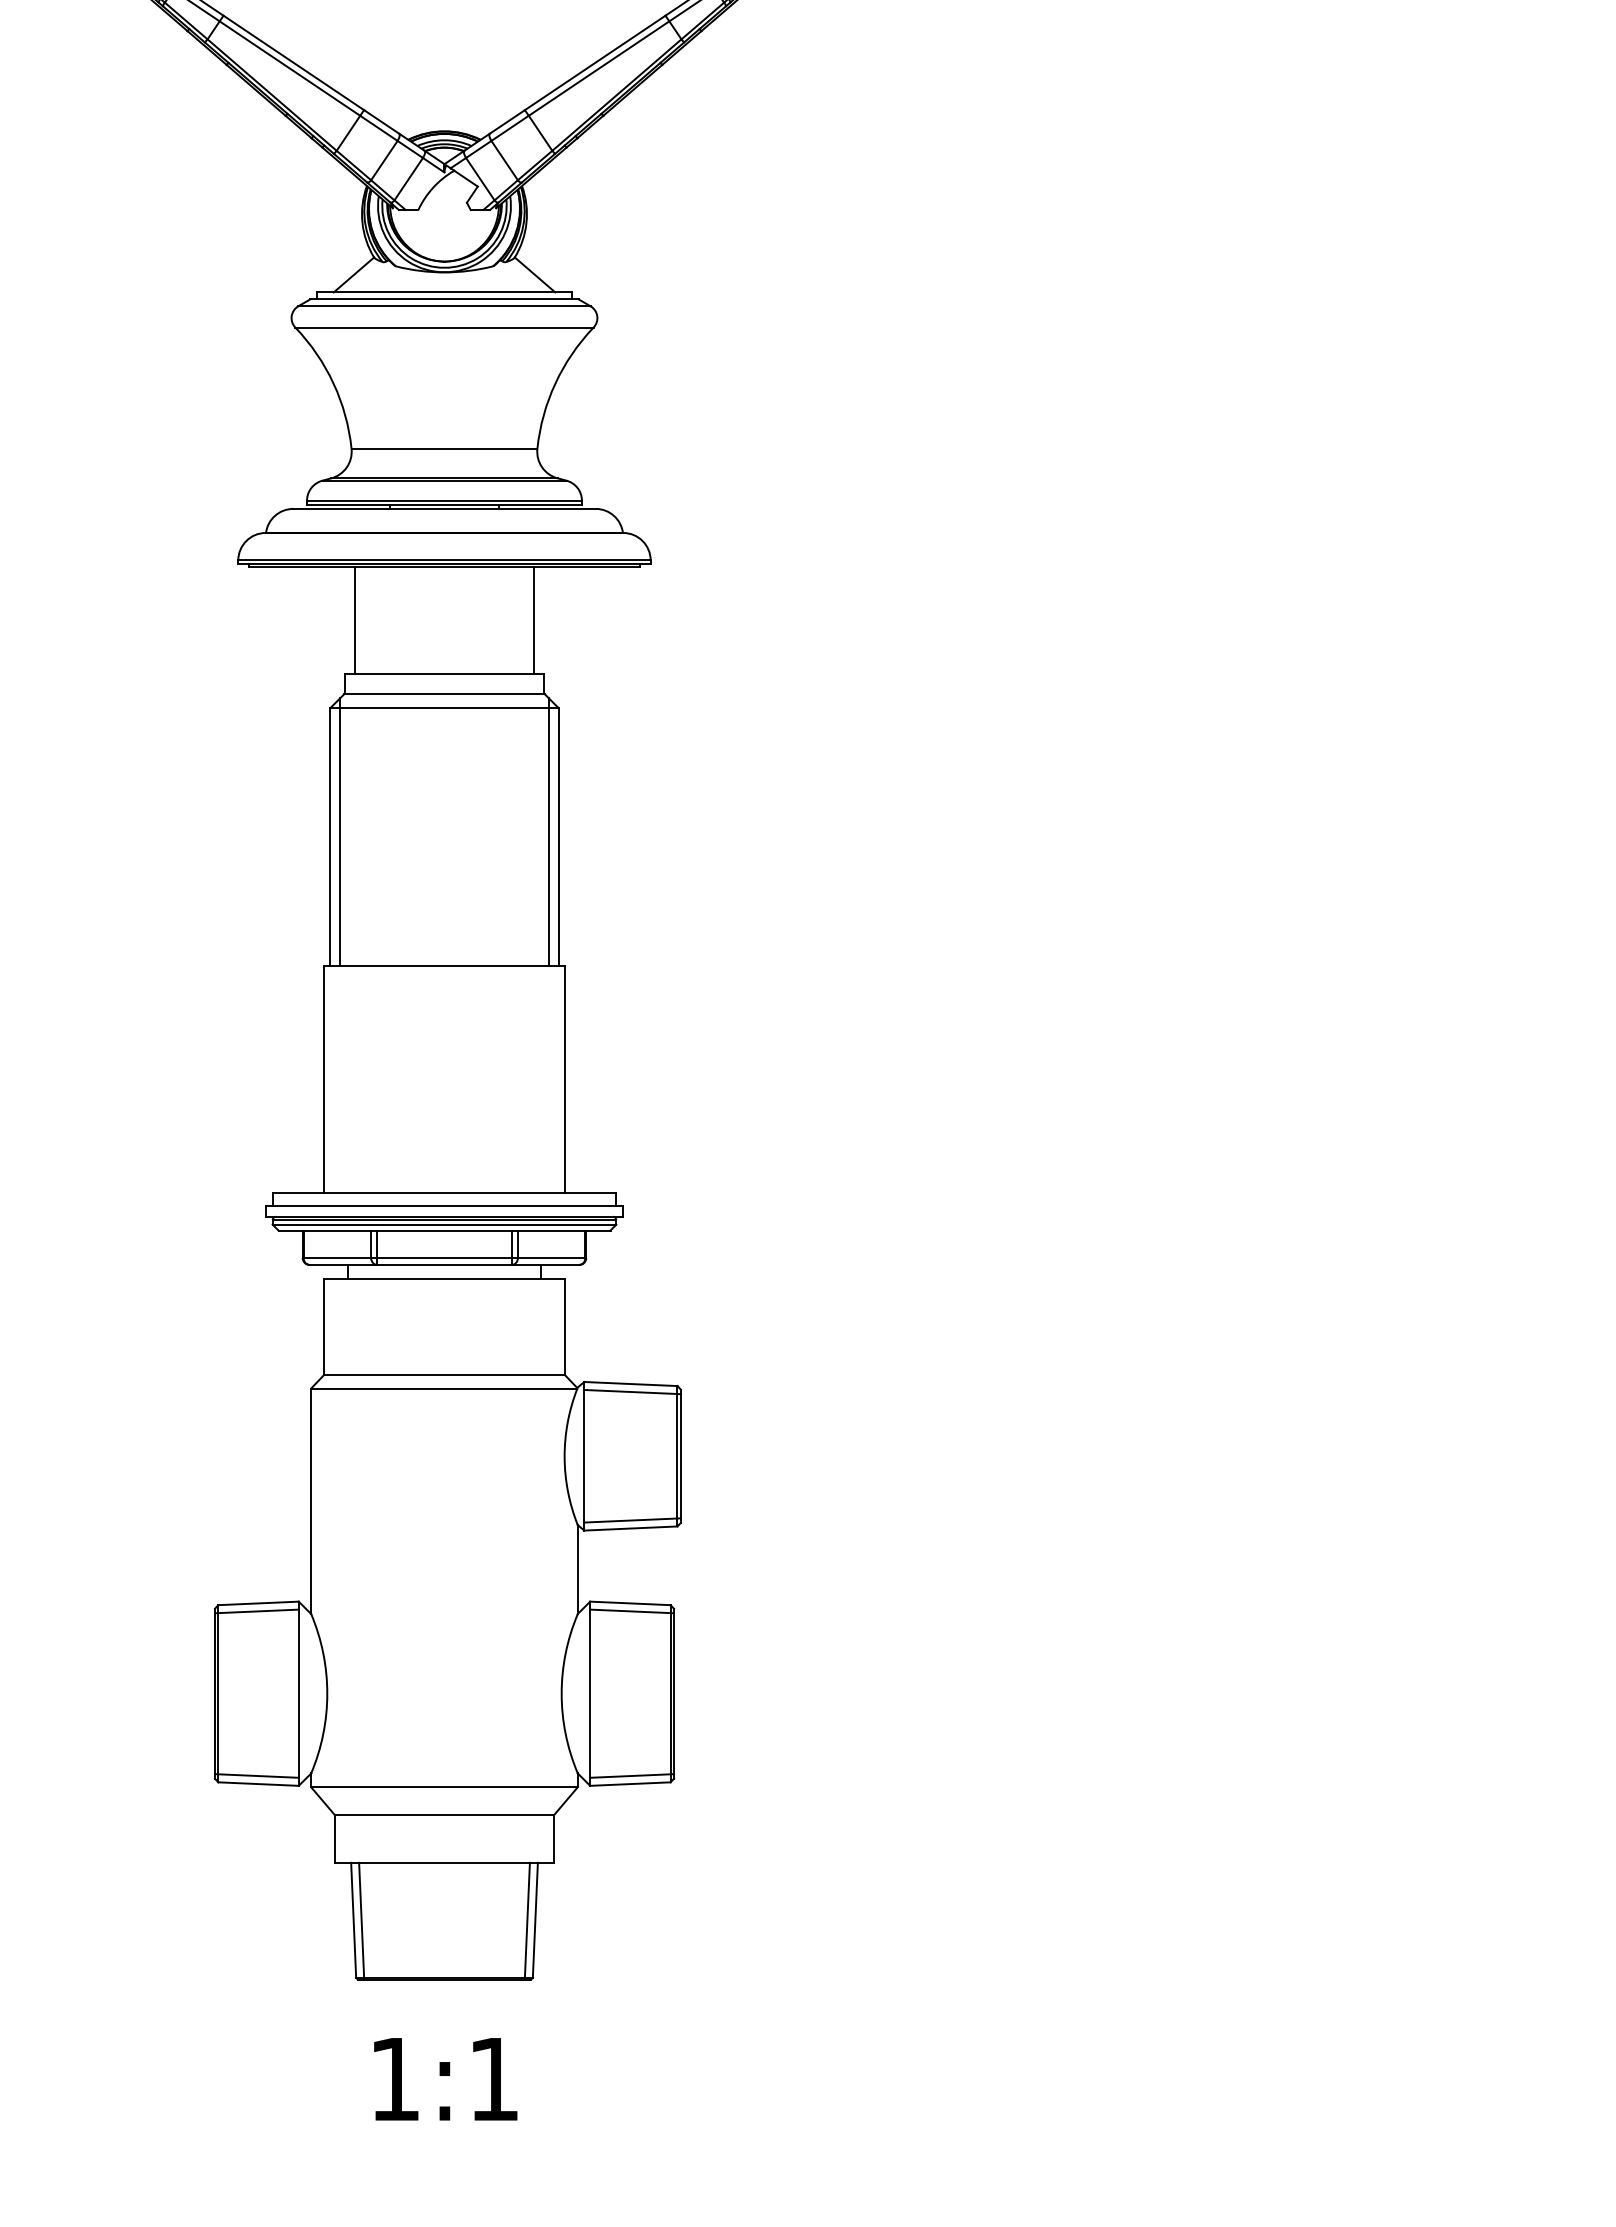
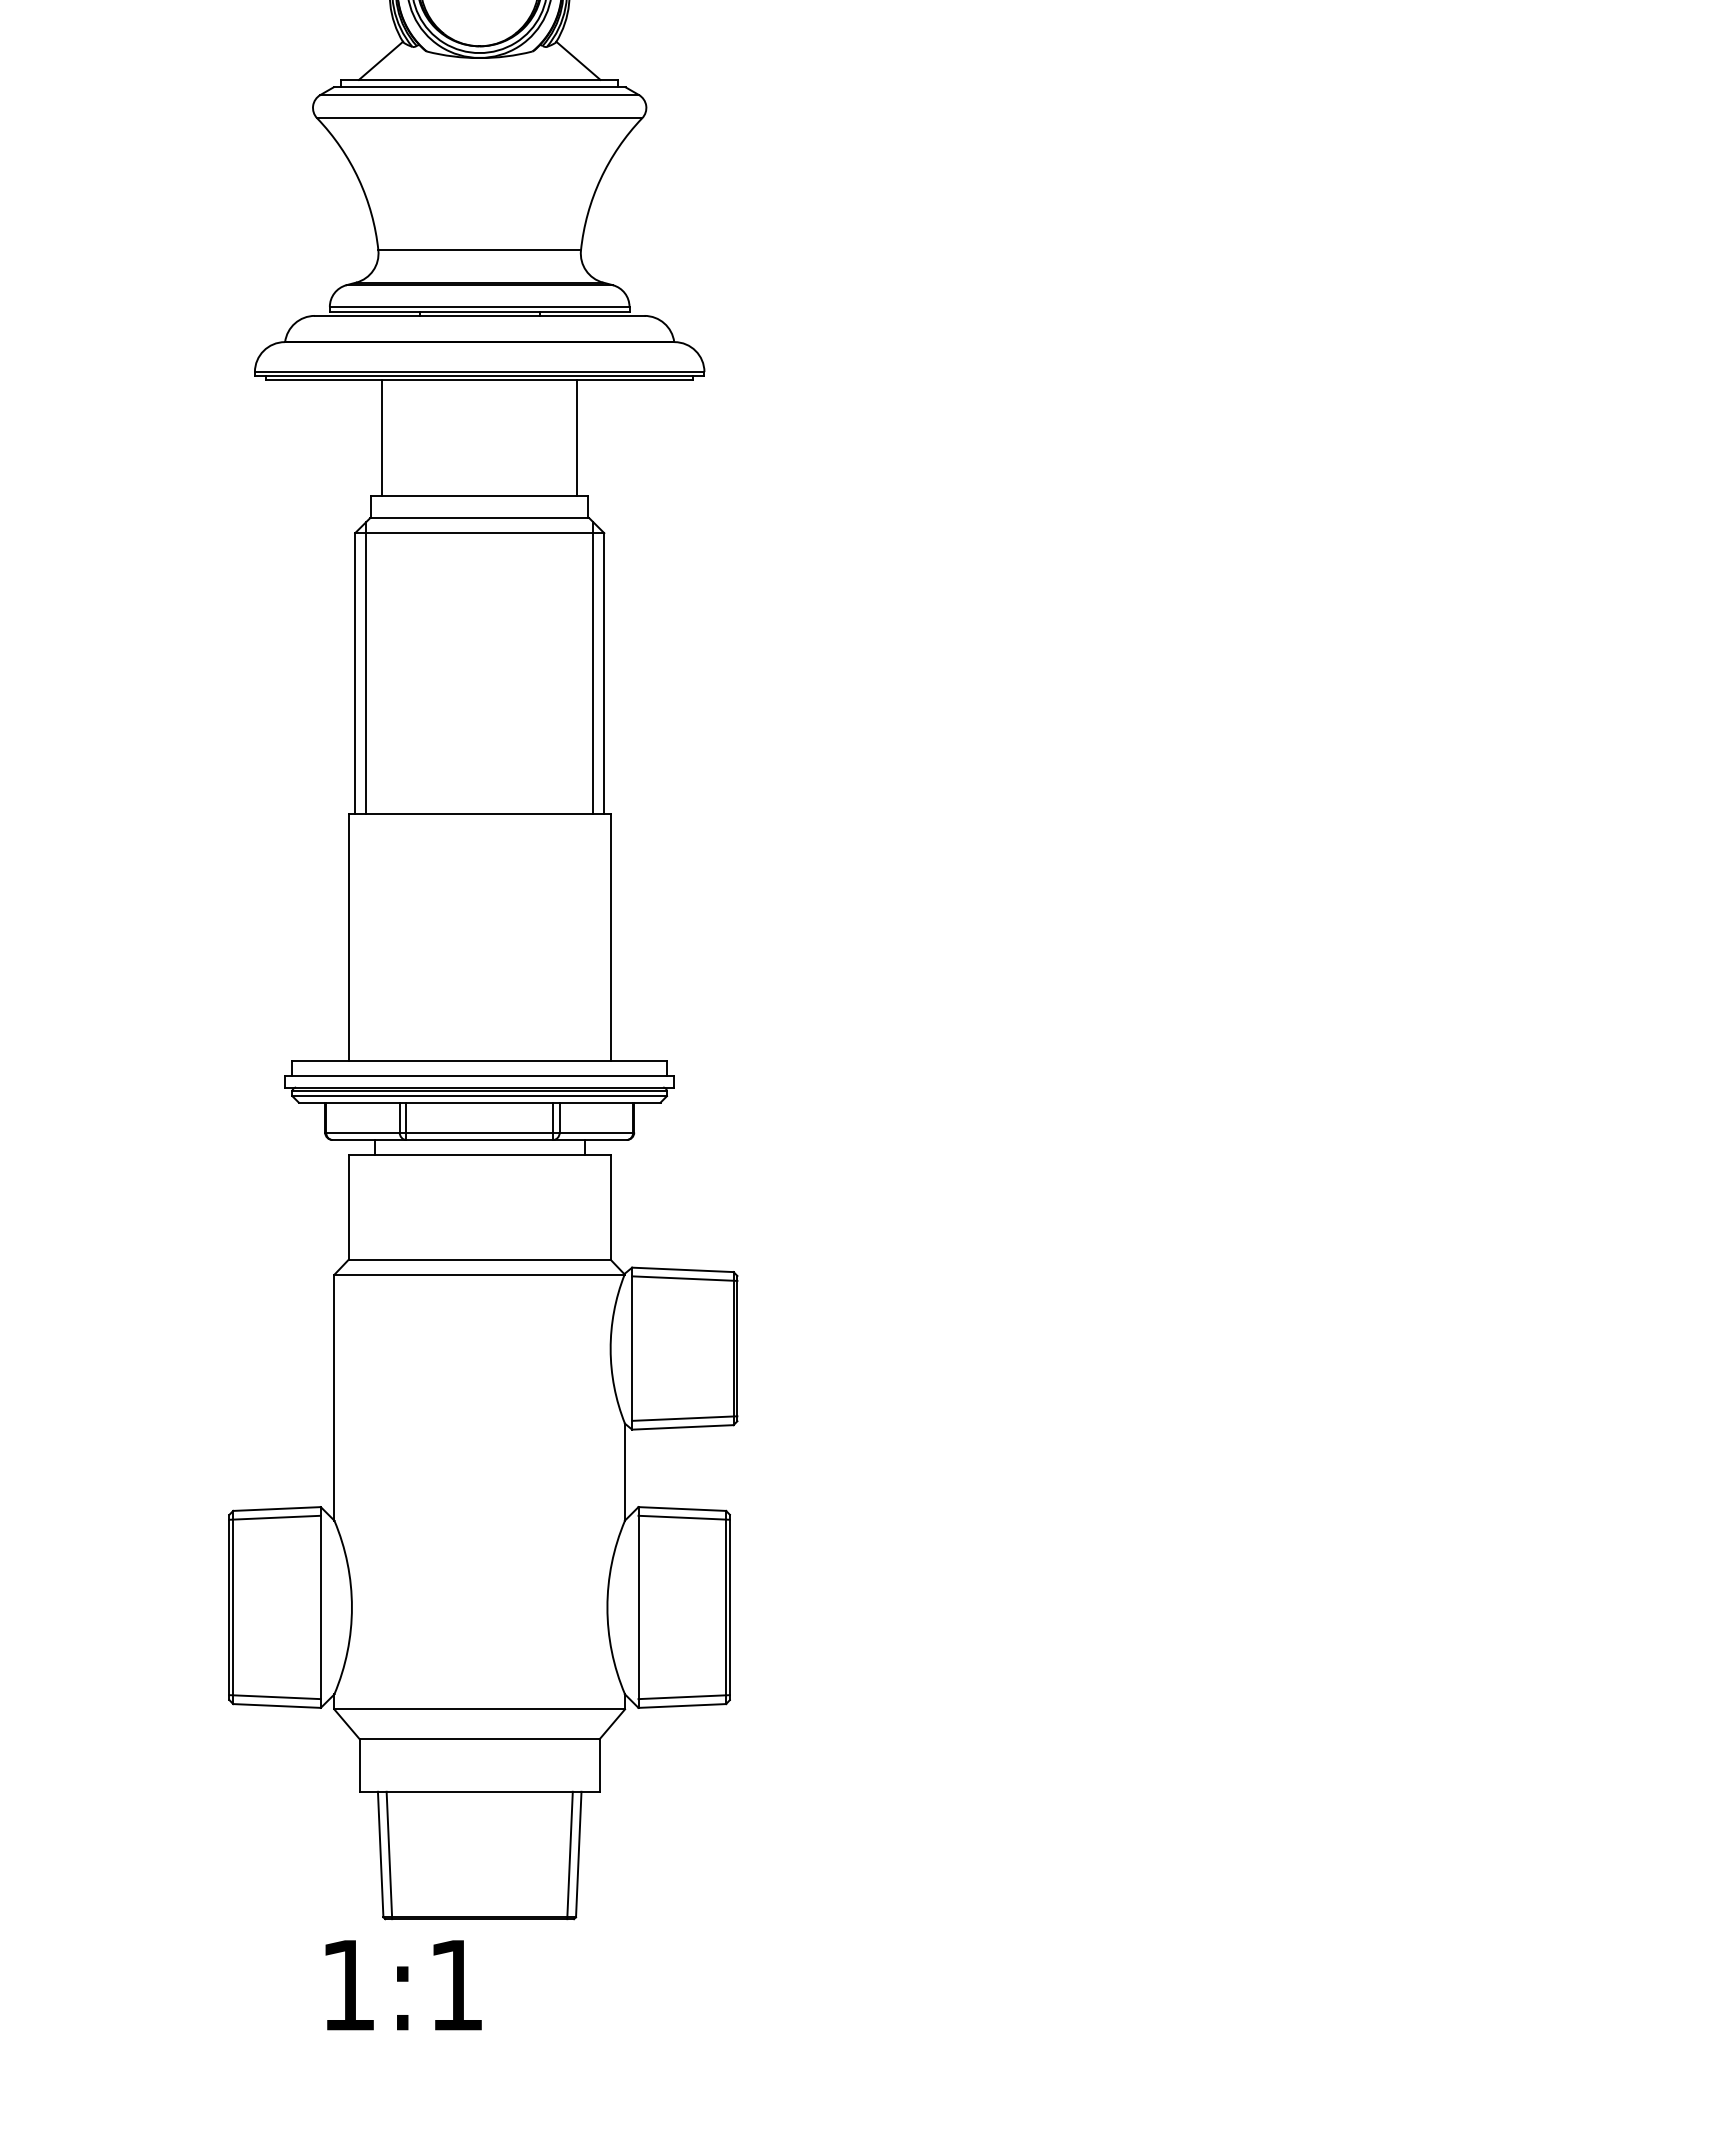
text: (445, 2079) -> (403, 1985), moved

